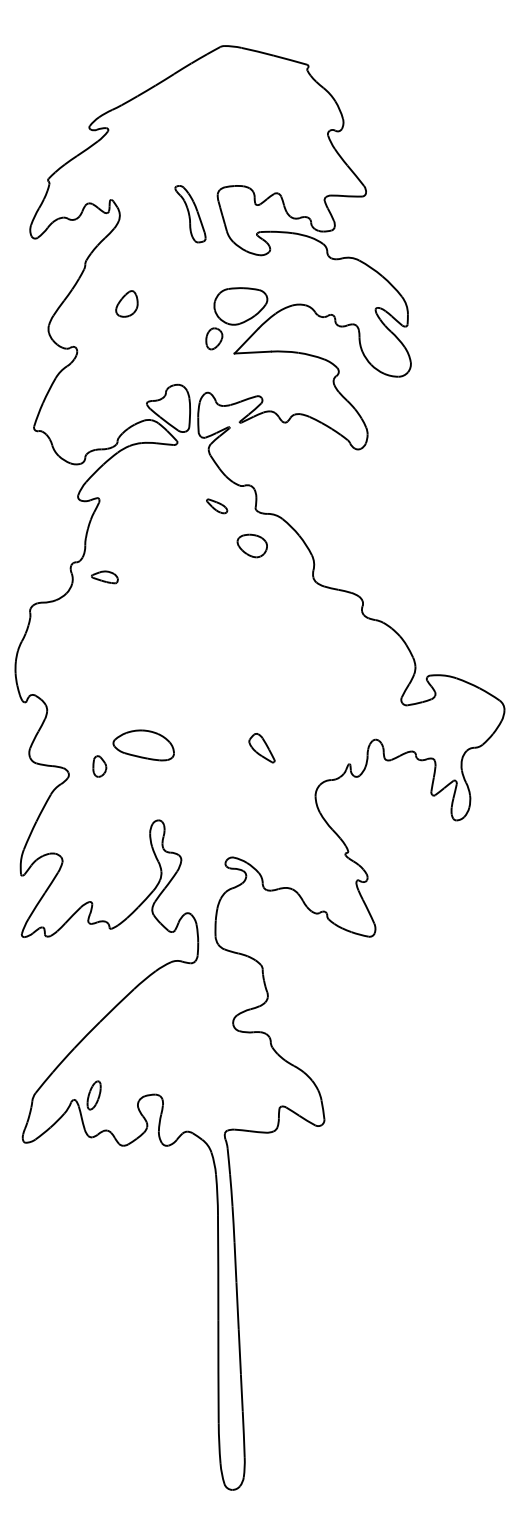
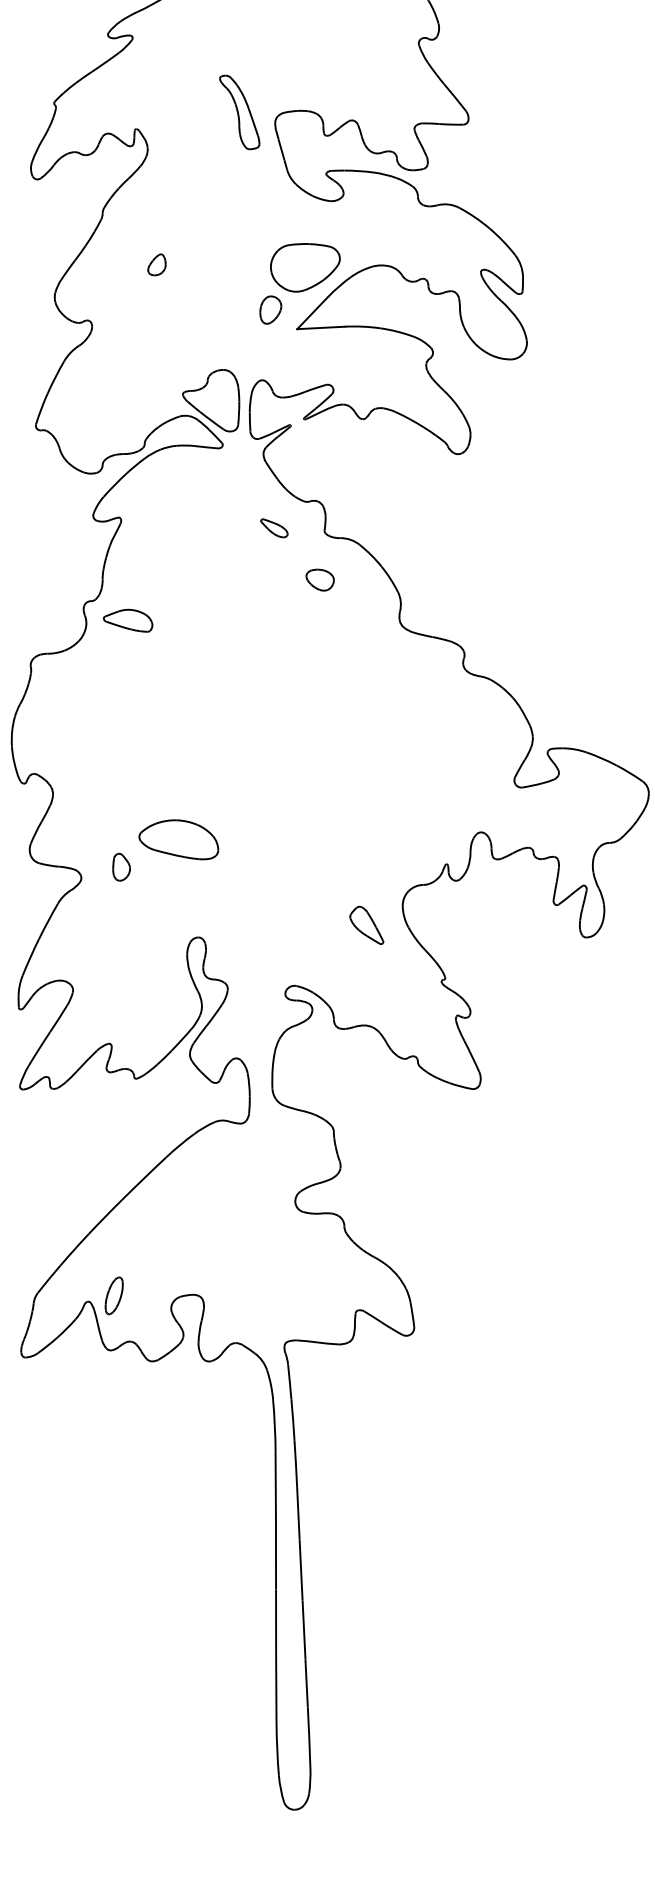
part: (190, 214) -> (239, 112), moved
part: (126, 304) -> (156, 265), size x0.62
part: (251, 546) -> (319, 580), size x0.71
part: (104, 577) -> (127, 621), size x1.43
part: (261, 748) -> (366, 925), moved

